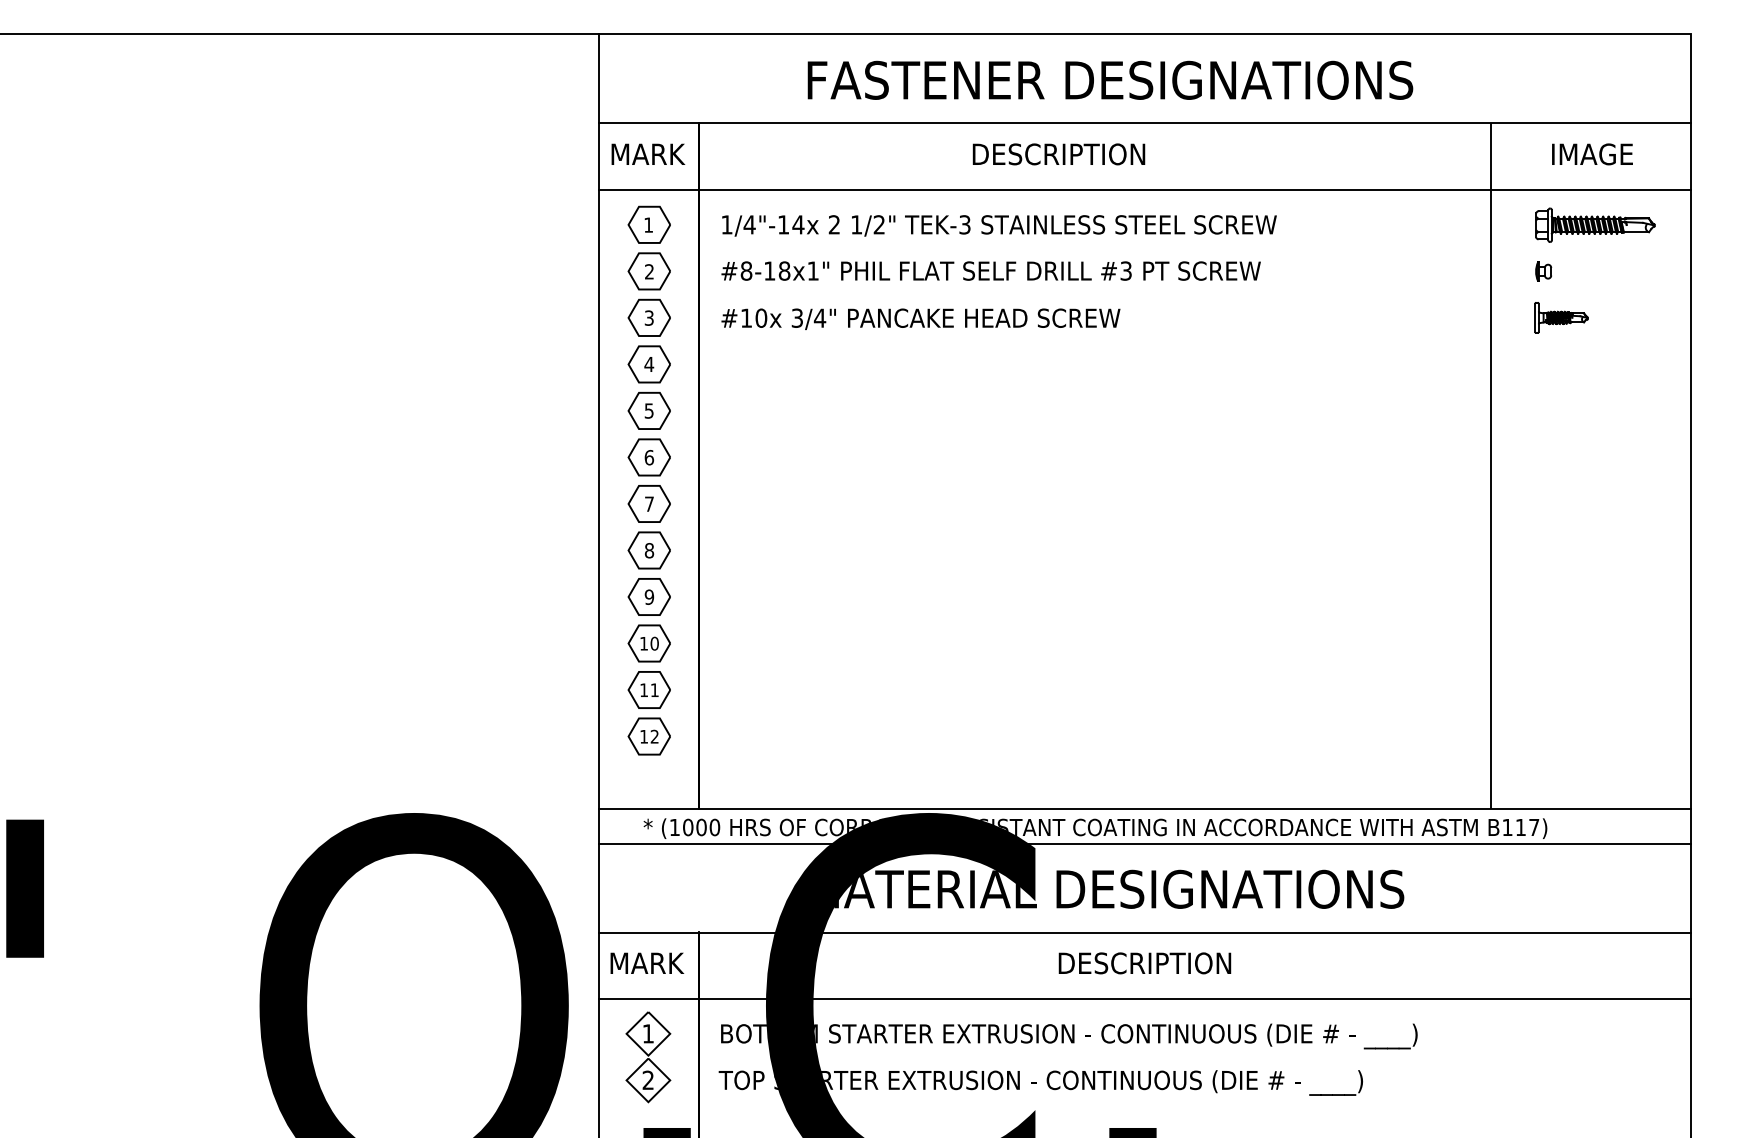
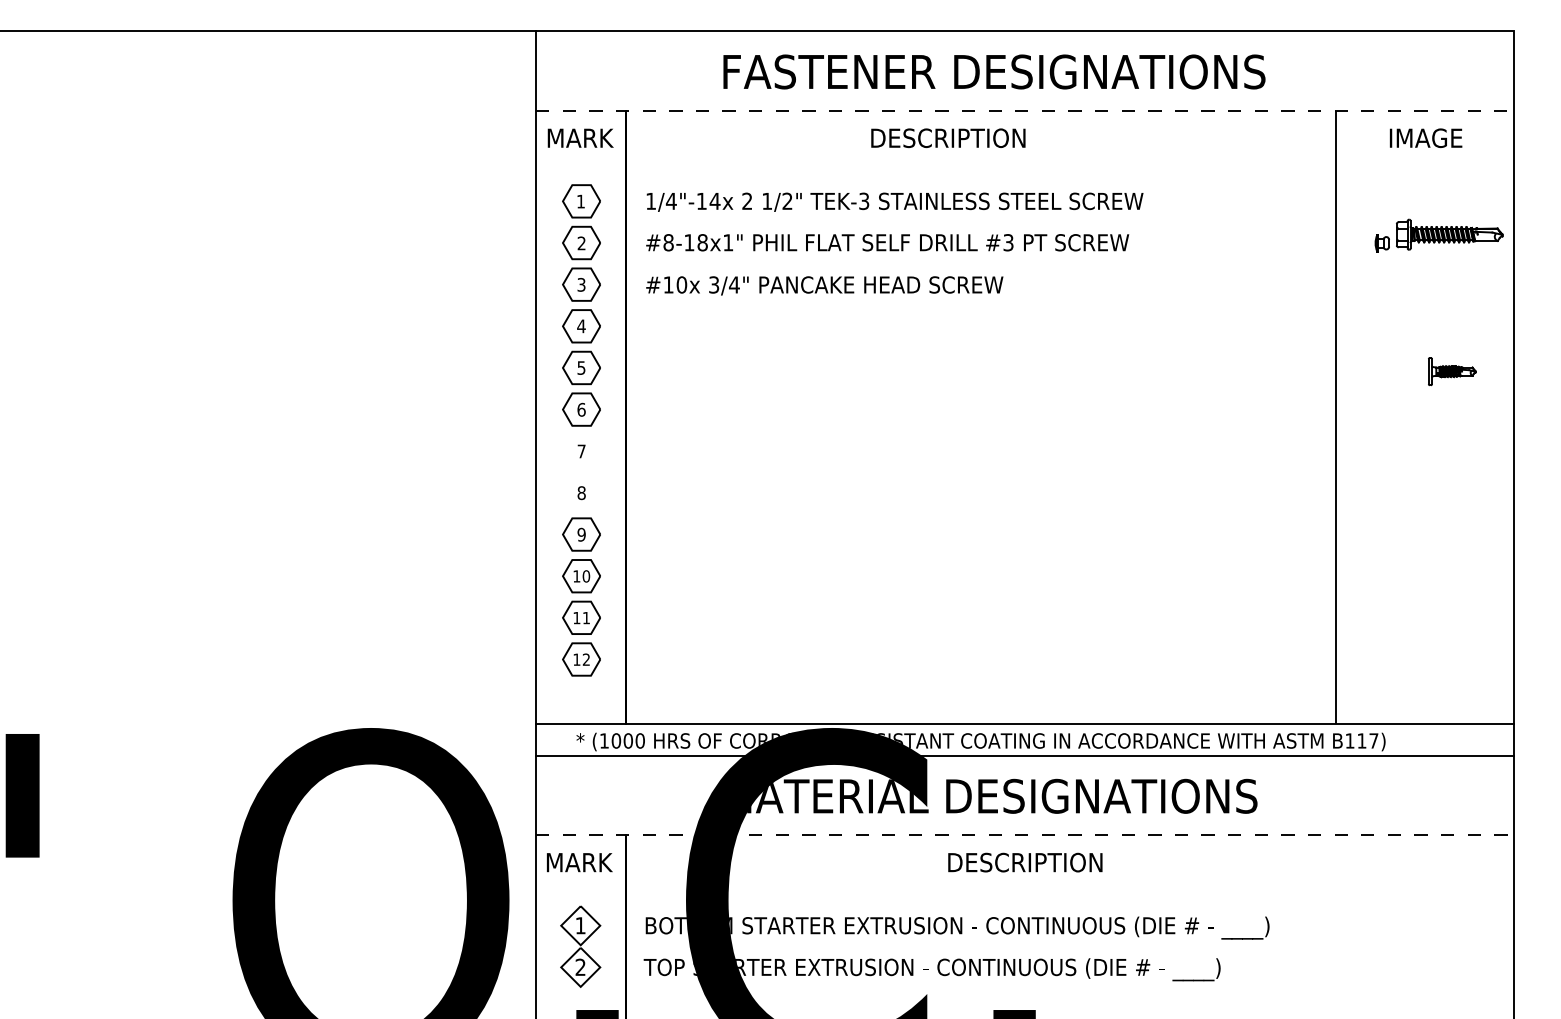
line: (1145, 123) -> (1025, 110), solid -> dashed
line: (1145, 190) -> (1025, 170), removed
part: (1595, 225) -> (1449, 234), moved
part: (1561, 317) -> (1452, 371), moved
part: (649, 526) -> (581, 471), removed
line: (1145, 933) -> (1025, 835), solid -> dashed
line: (1145, 998) -> (1025, 894), removed

